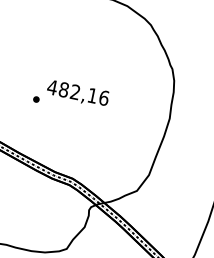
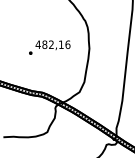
text: (71, 96) -> (49, 47), moved

